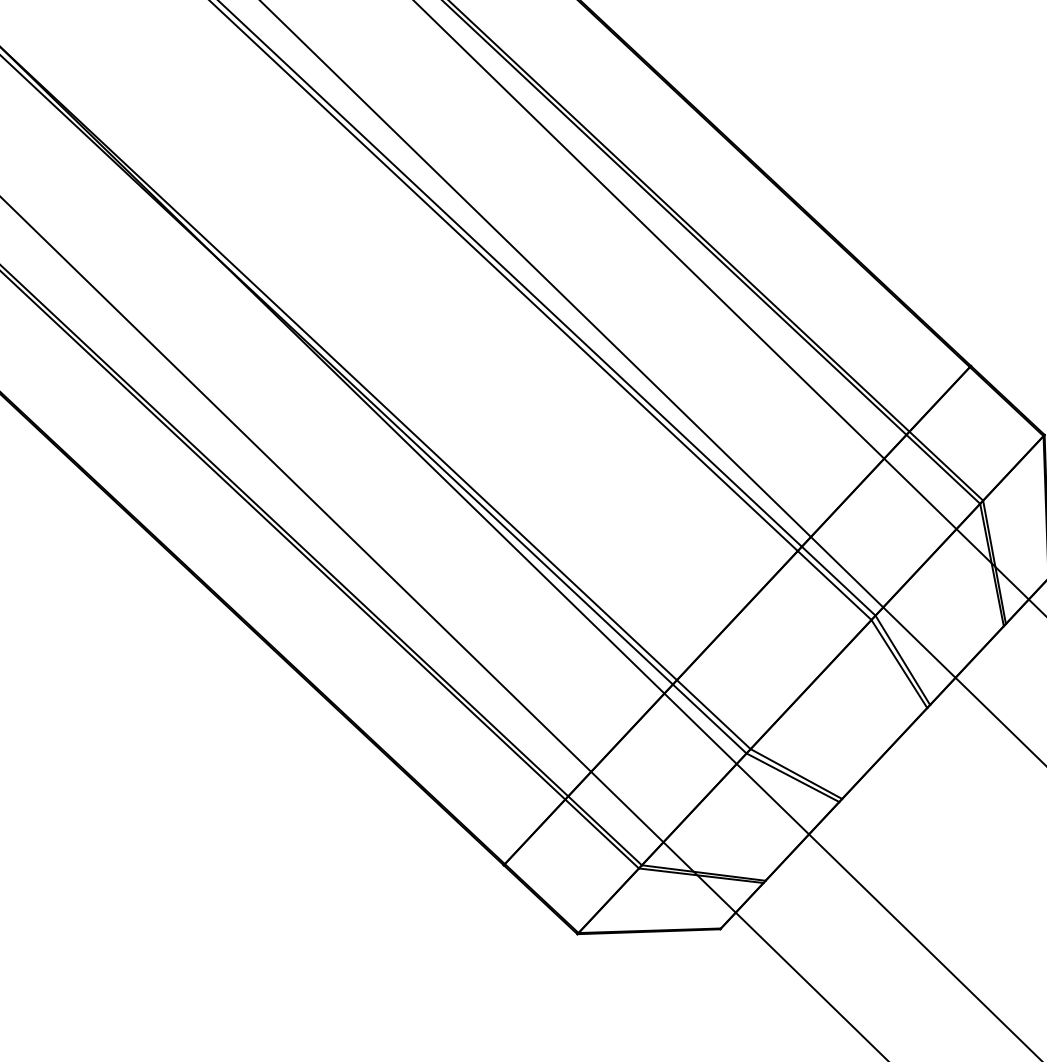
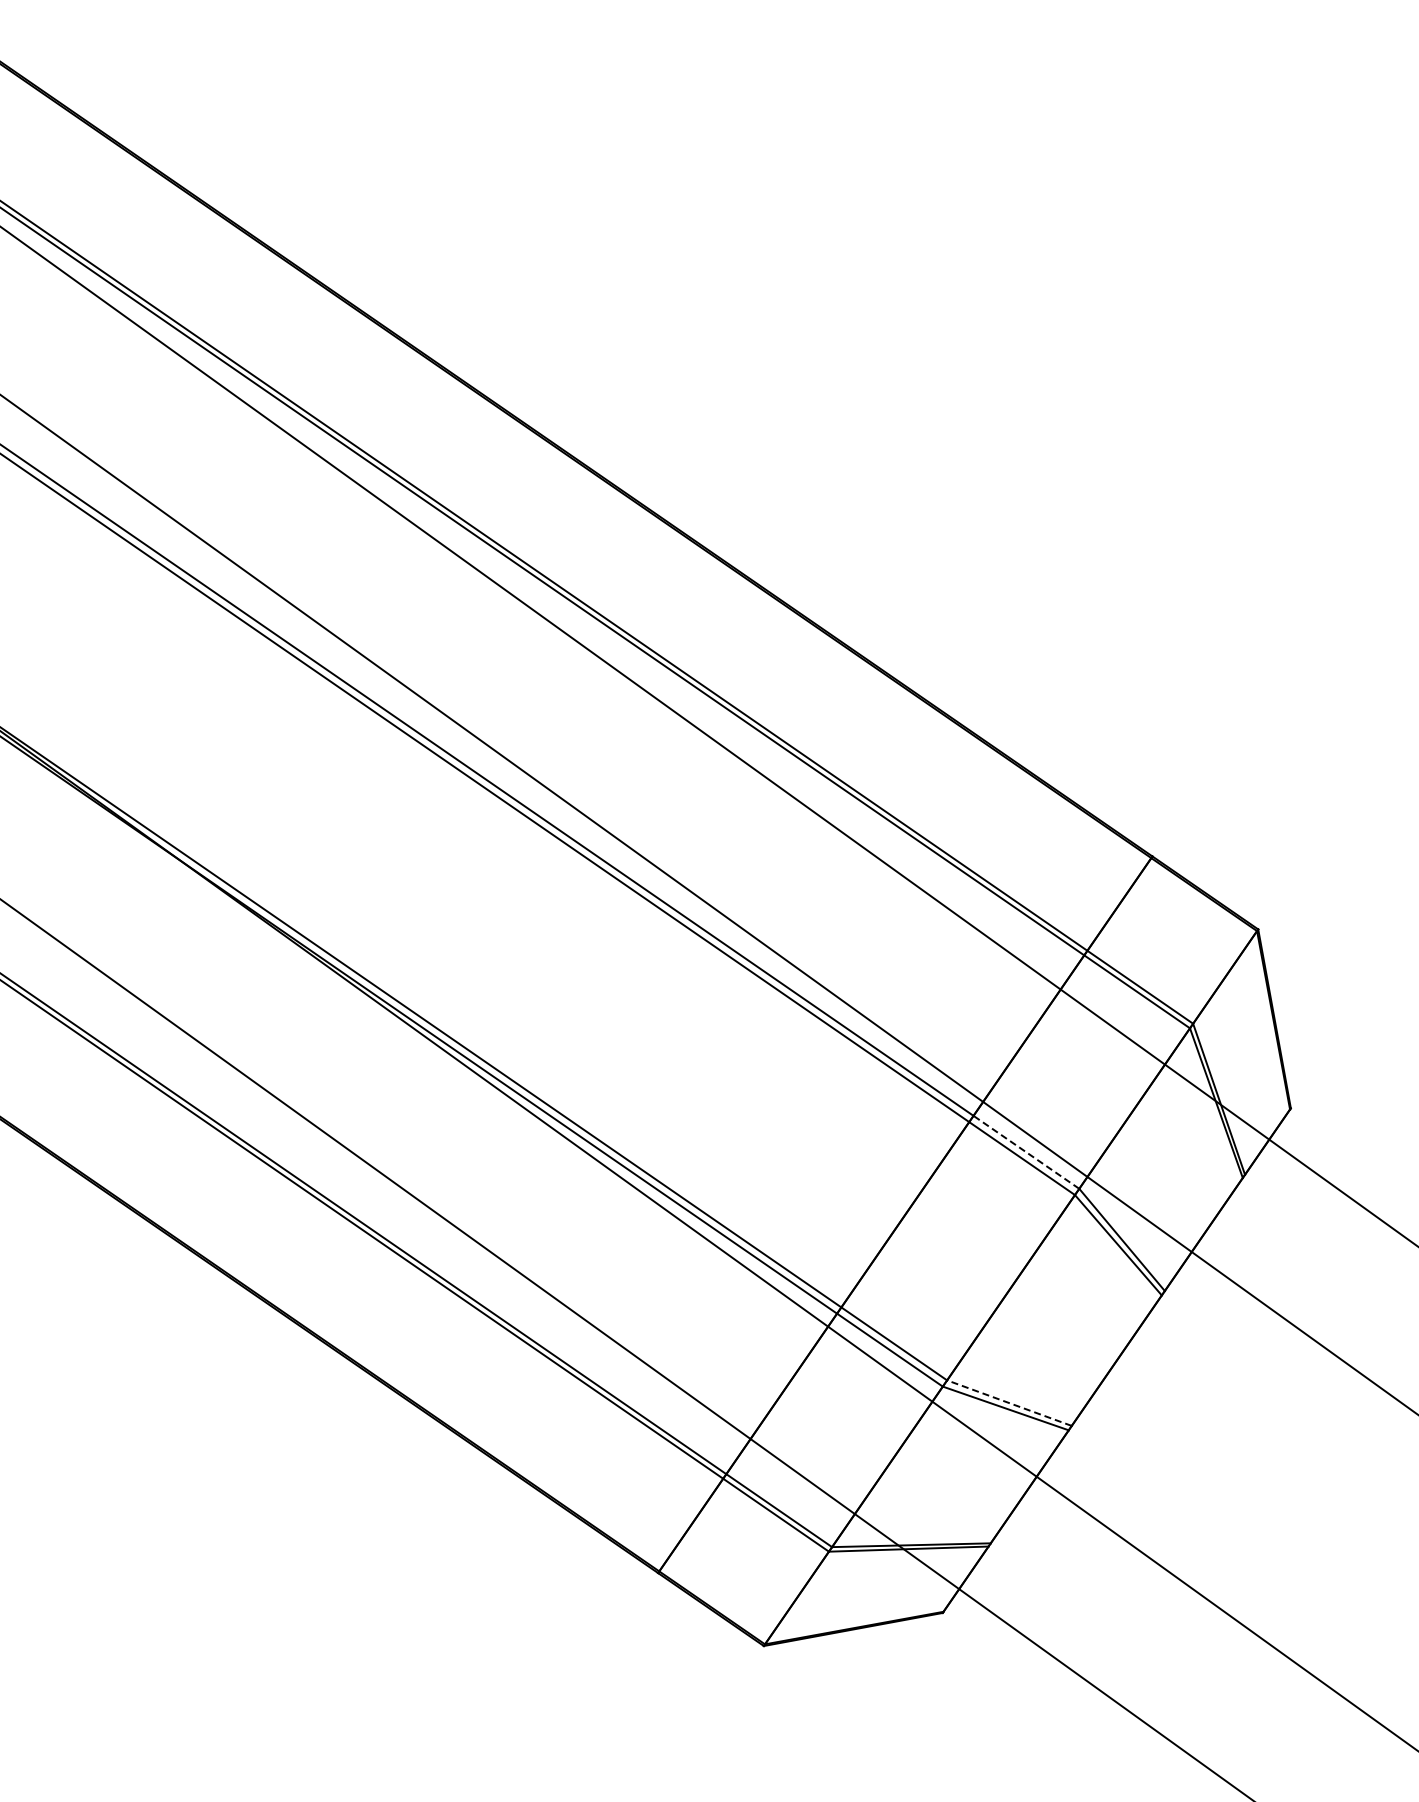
line: (838, 581) -> (1026, 1152), solid -> dashed
line: (795, 773) -> (1008, 1402), solid -> dashed

